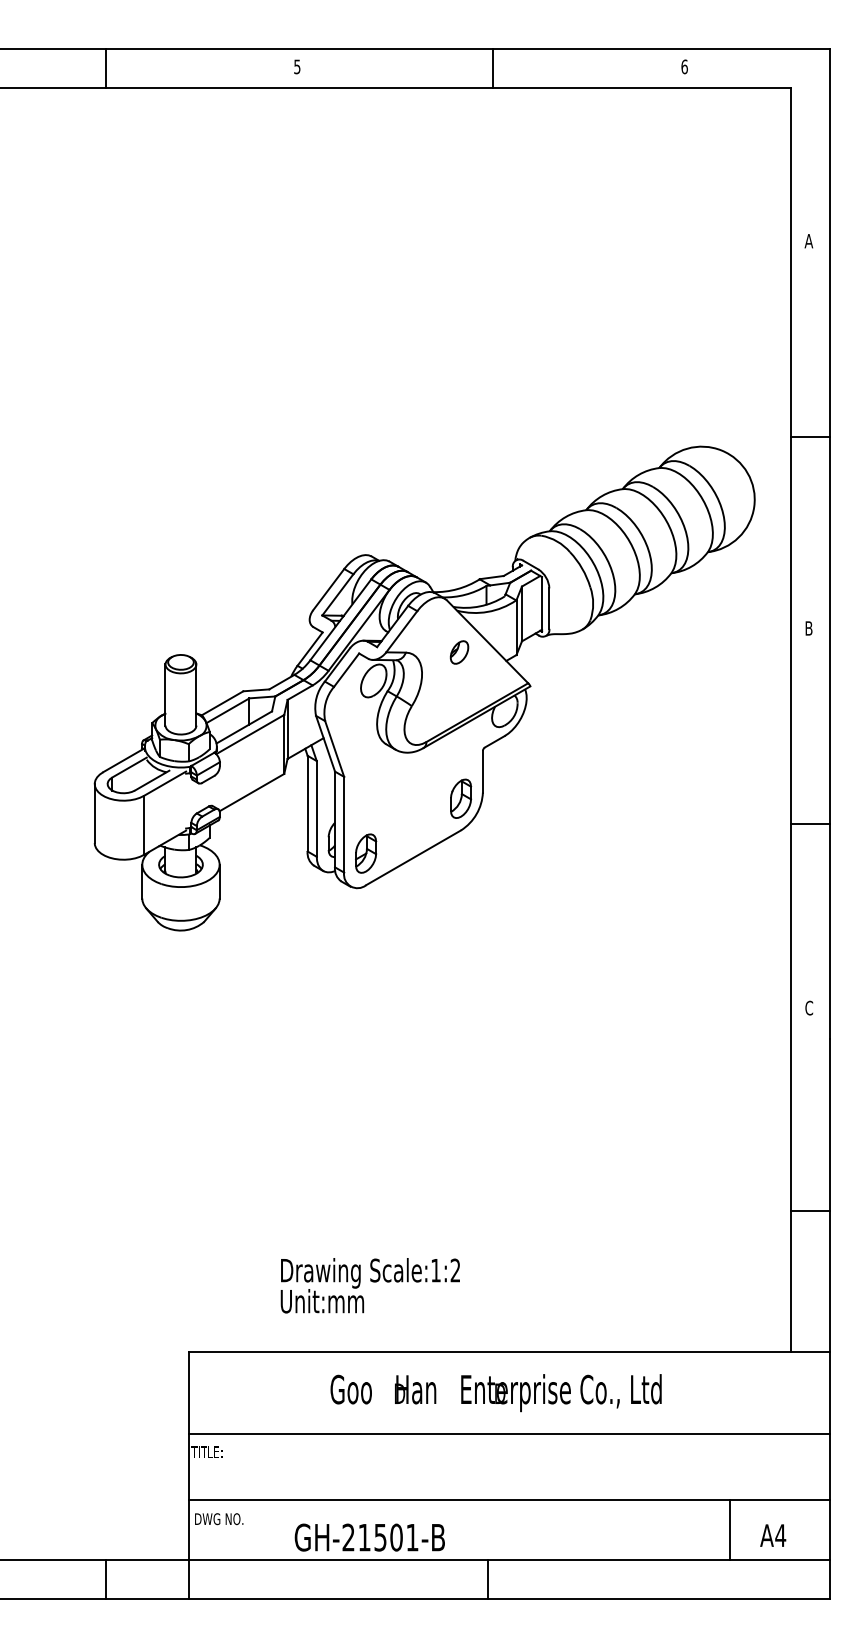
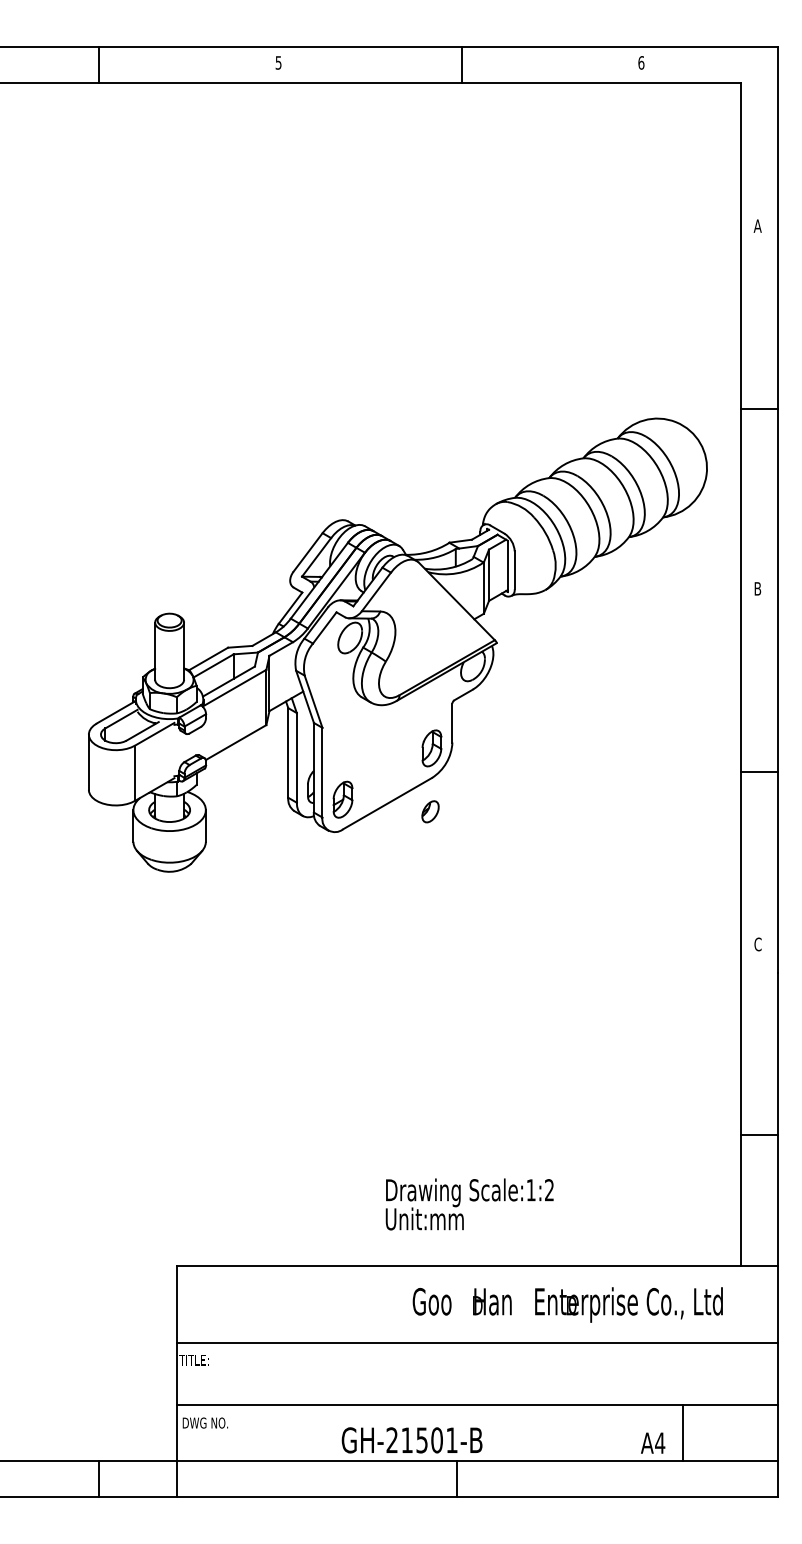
part: (459, 652) -> (430, 811), moved
text: (369, 1285) -> (468, 1204), moved
text: (495, 1393) -> (567, 1305), moved
text: (773, 1535) -> (653, 1443), moved
text: (369, 1537) -> (411, 1440), moved

